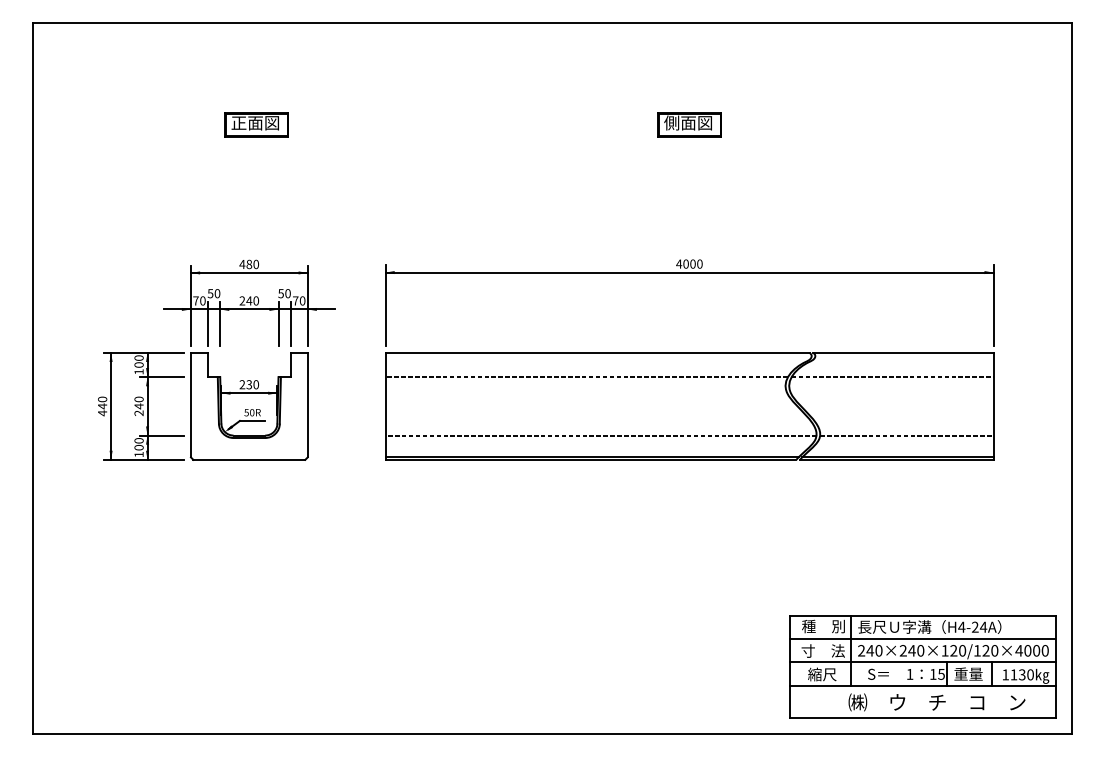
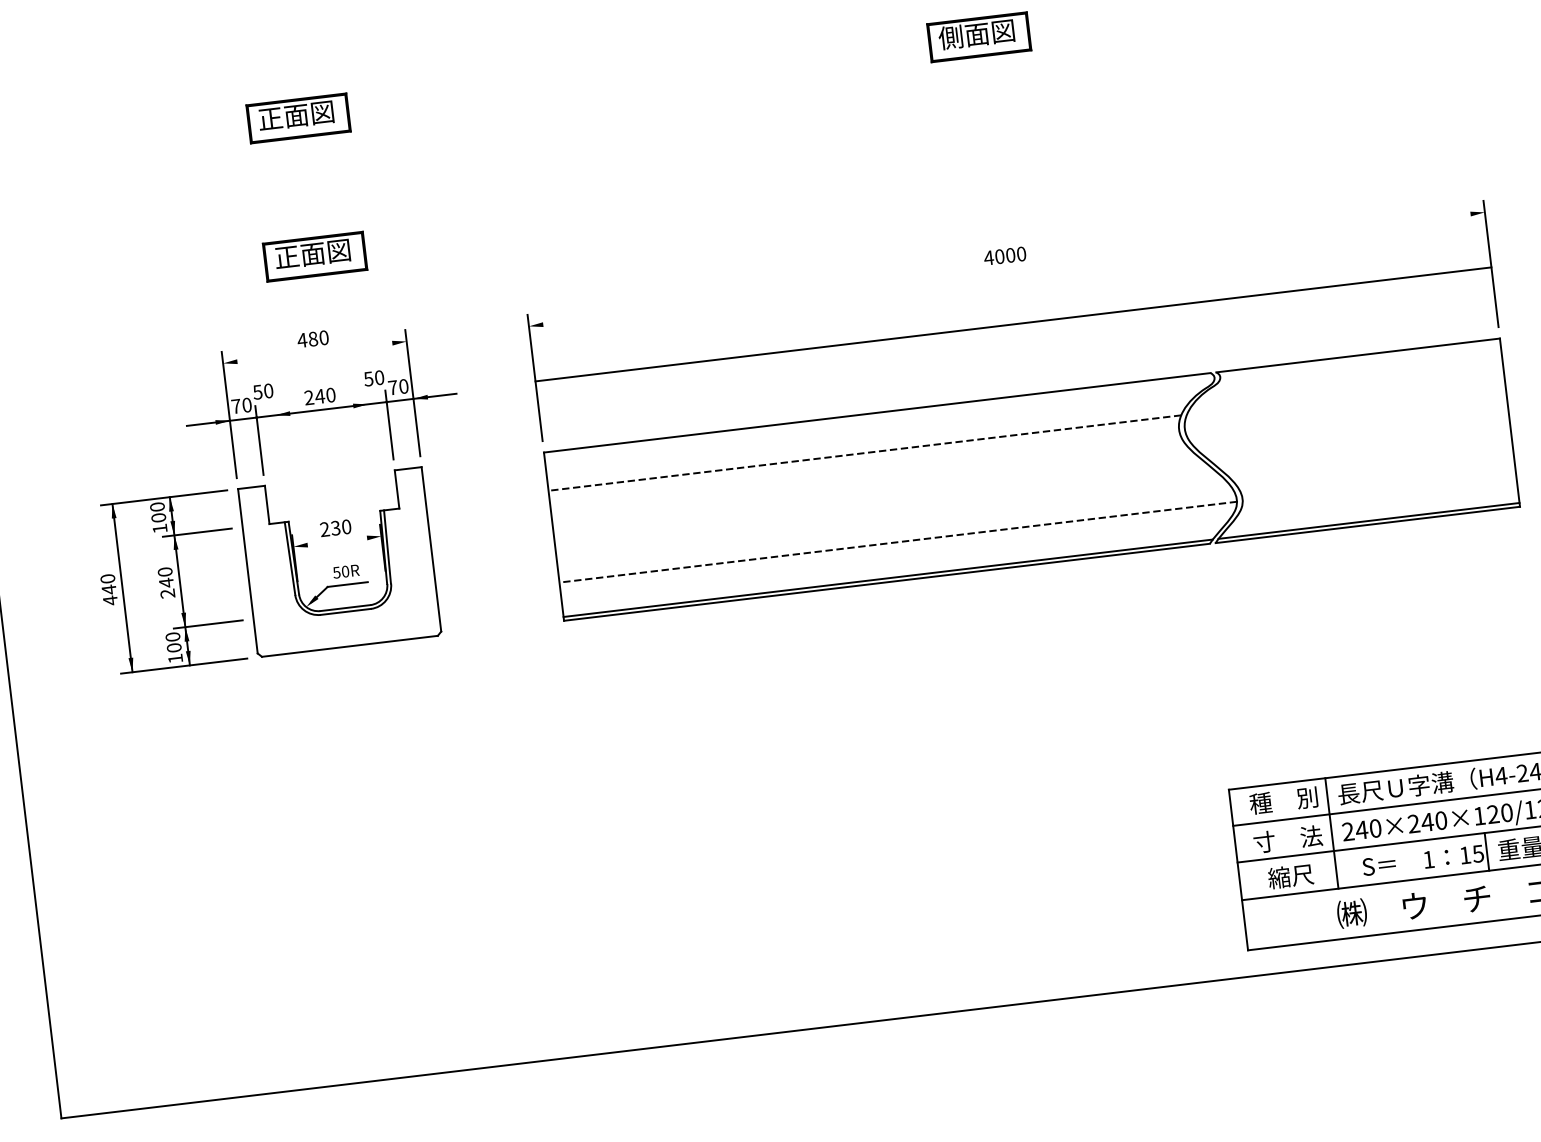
part: (256, 212) -> (314, 256), added
line: (248, 272) -> (313, 351), removed
line: (689, 272) -> (1013, 324), moved
line: (220, 323) -> (278, 437), removed
line: (278, 323) -> (370, 426), removed
line: (892, 377) -> (1345, 396), removed
line: (249, 393) -> (337, 541), removed
line: (906, 435) -> (1378, 484), removed

